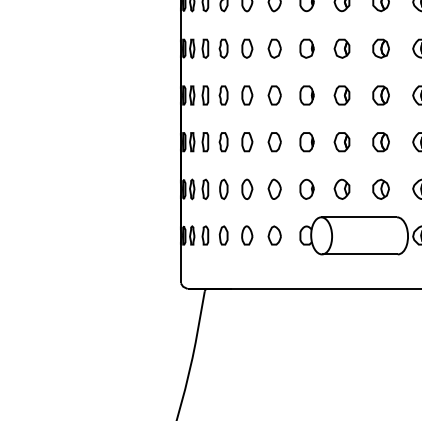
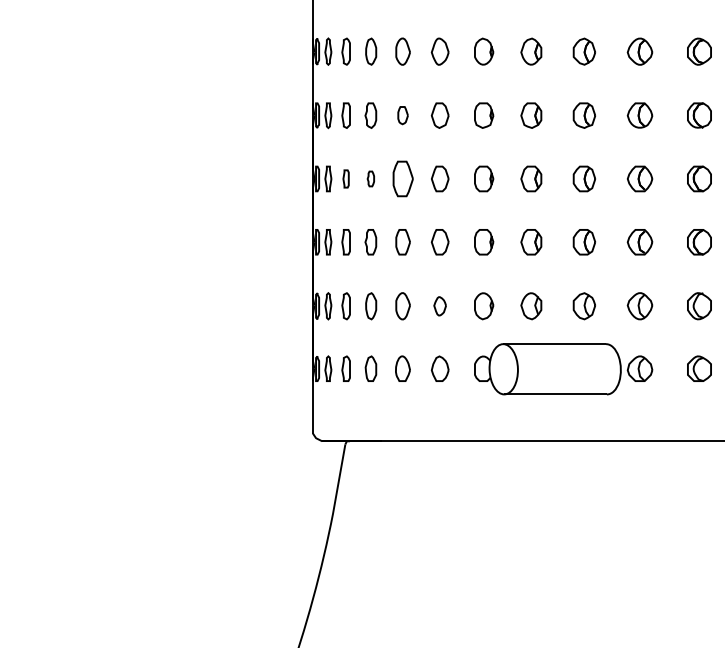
part: (246, 48) -> (402, 115), size x0.7
part: (204, 95) -> (345, 178), size x0.7
part: (223, 95) -> (370, 178), size x0.6
part: (246, 95) -> (402, 178), size x1.4
part: (274, 189) -> (439, 306), size x0.7

